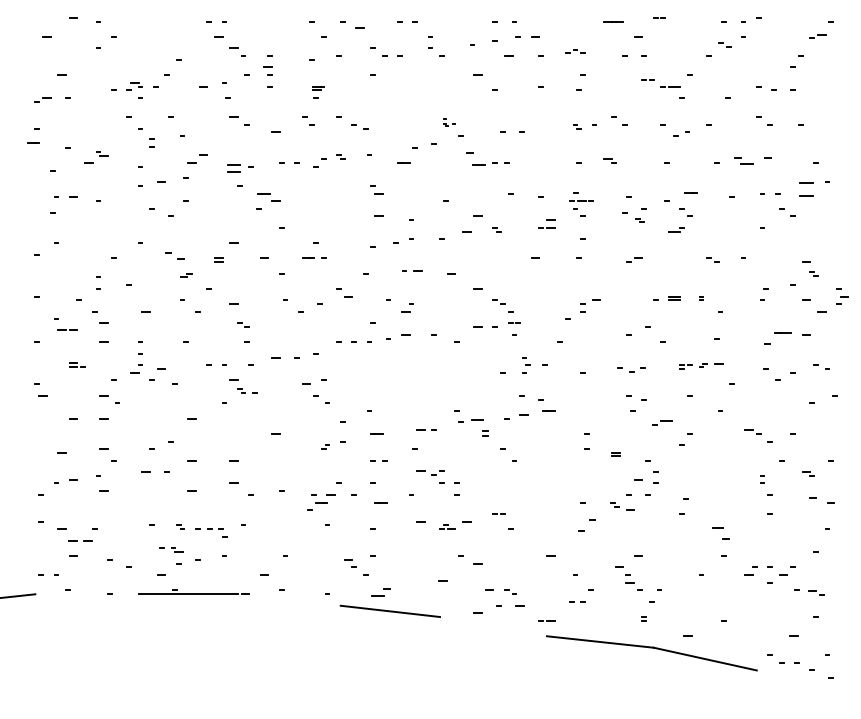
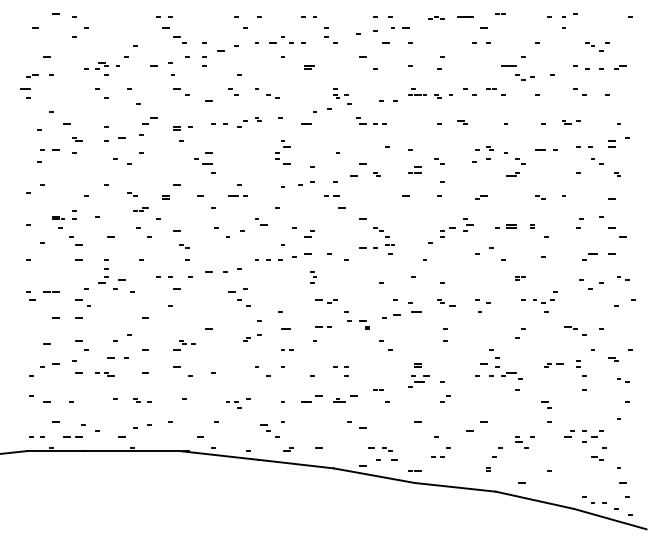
line: (359, 27) -> (272, 42), moved
part: (817, 36) -> (620, 67), moved
part: (724, 44) -> (589, 43), moved
part: (575, 51) -> (436, 18), moved
line: (267, 66) -> (220, 50), moved
line: (646, 79) -> (490, 88), moved
part: (318, 88) -> (309, 67), moved
part: (449, 122) -> (340, 93), size x1.67
part: (681, 133) -> (527, 78), moved
line: (33, 142) -> (25, 88), moved
part: (151, 142) -> (277, 155), moved
part: (102, 153) -> (77, 139), moved
part: (476, 158) -> (361, 120), size x0.62
part: (752, 160) -> (570, 122), size x0.62
part: (233, 168) -> (177, 128), size x0.62
part: (806, 189) -> (611, 144), size x0.62
line: (690, 192) -> (540, 149), moved
line: (263, 193) -> (207, 163), moved
part: (581, 196) -> (417, 91), moved
part: (639, 220) -> (489, 148), moved
part: (174, 256) -> (132, 194), size x0.62
line: (413, 270) -> (333, 195), moved
part: (813, 273) -> (617, 174), moved
part: (186, 275) -> (141, 209), size x1.67
part: (842, 296) -> (468, 225), moved
line: (66, 329) -> (50, 291), moved
part: (777, 338) -> (589, 257), size x0.71
part: (77, 364) -> (58, 217), moved
part: (526, 365) -> (313, 277), moved
part: (711, 365) -> (554, 365), moved
part: (631, 369) -> (543, 301), moved
part: (247, 390) -> (187, 342), moved
part: (662, 422) -> (508, 373), moved
part: (479, 427) -> (363, 324), size x0.71
part: (615, 454) -> (417, 365), moved
part: (430, 472) -> (326, 301), moved
part: (821, 500) -> (623, 379), size x0.62
part: (321, 502) -> (419, 381), moved
line: (380, 502) -> (306, 401), moved
part: (622, 506) -> (446, 303), moved
part: (586, 525) -> (444, 398), size x0.71
part: (217, 532) -> (233, 404), moved
part: (720, 532) -> (546, 404), size x0.71
line: (77, 540) -> (70, 436), moved
part: (171, 549) -> (104, 373), moved
line: (442, 580) -> (318, 447), moved
part: (633, 582) -> (521, 442), moved
part: (380, 591) -> (288, 449), size x0.62
part: (816, 592) -> (597, 458), moved
line: (86, 594) -> (65, 451), added
line: (288, 599) -> (218, 455), added
line: (493, 626) -> (374, 475), added
line: (793, 635) -> (623, 482), moved
line: (804, 683) -> (610, 518), added

